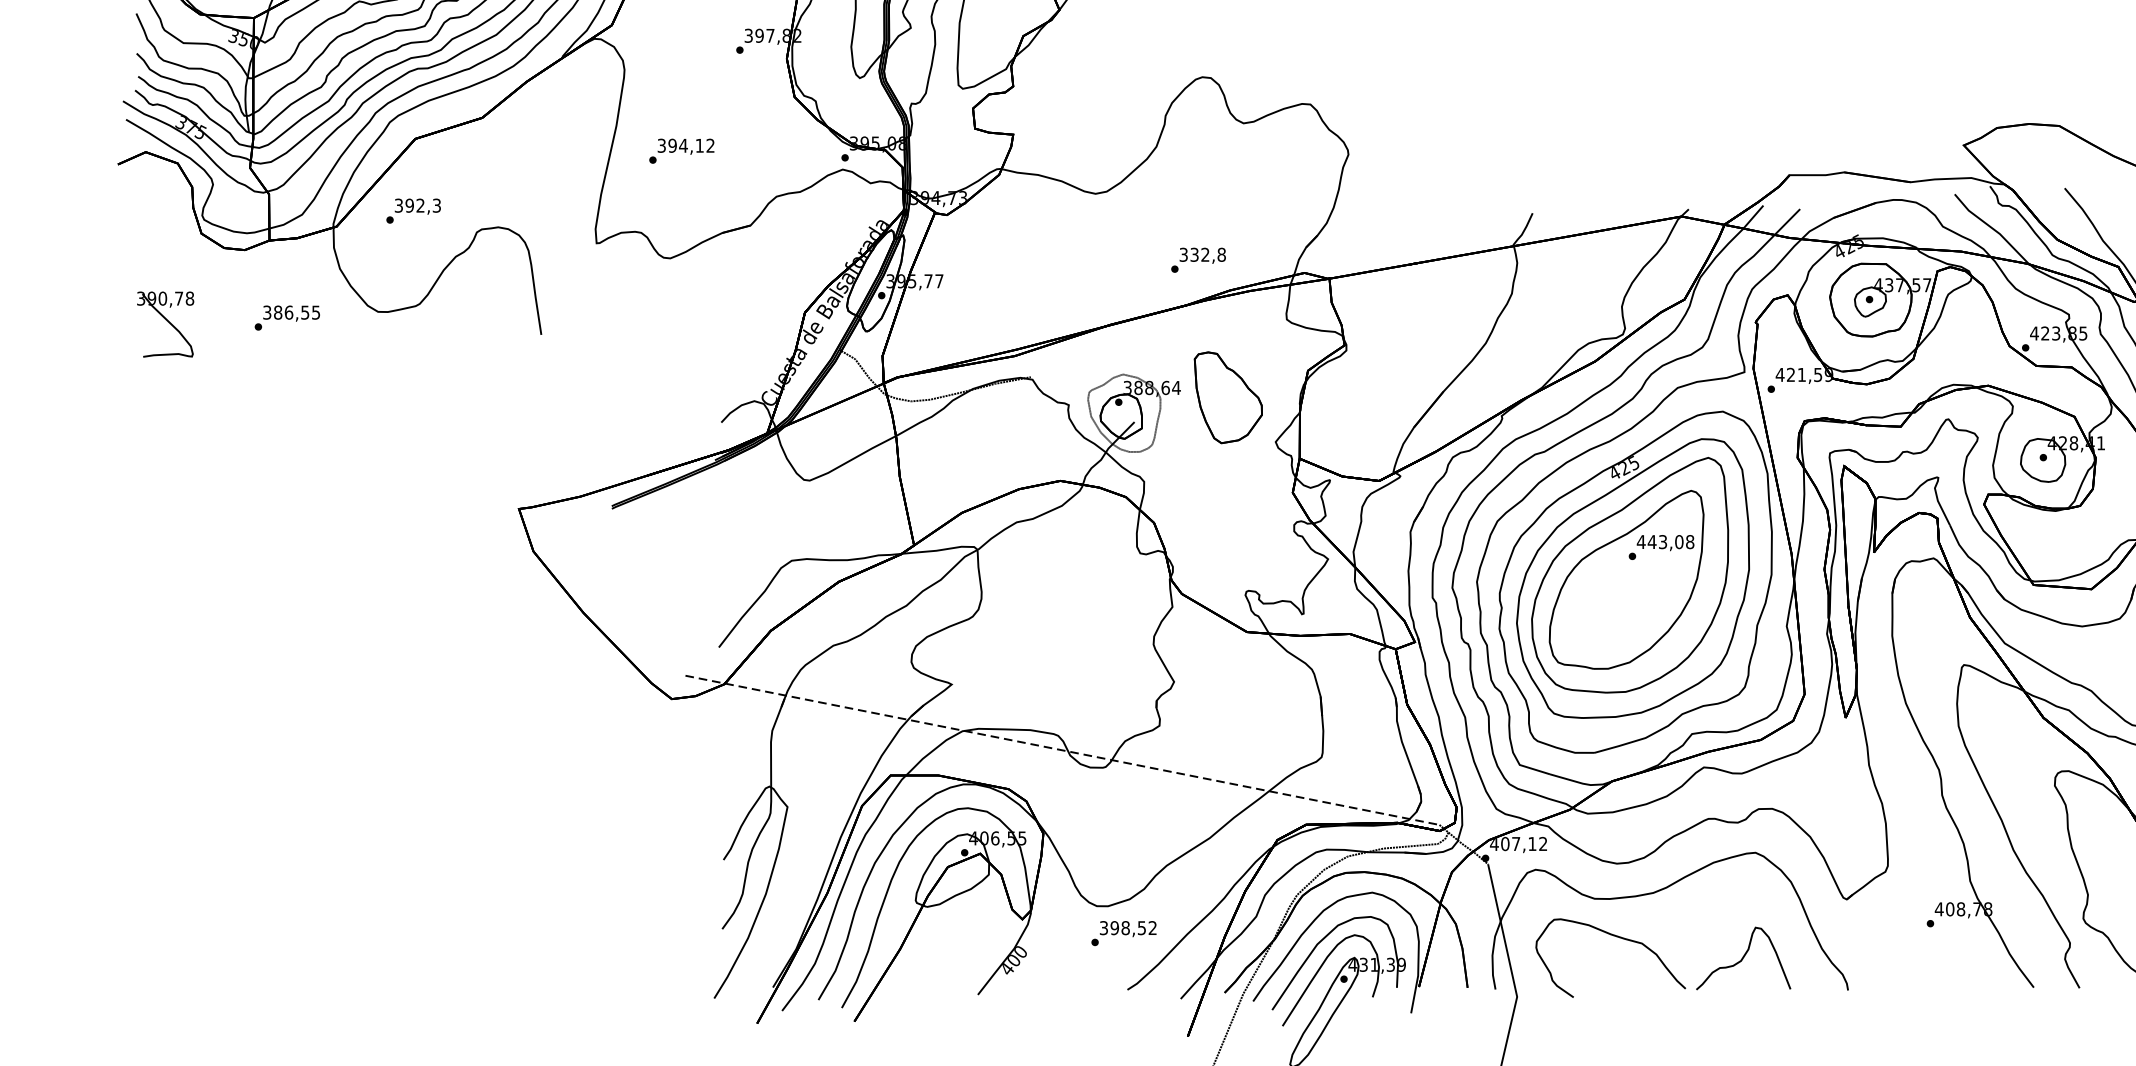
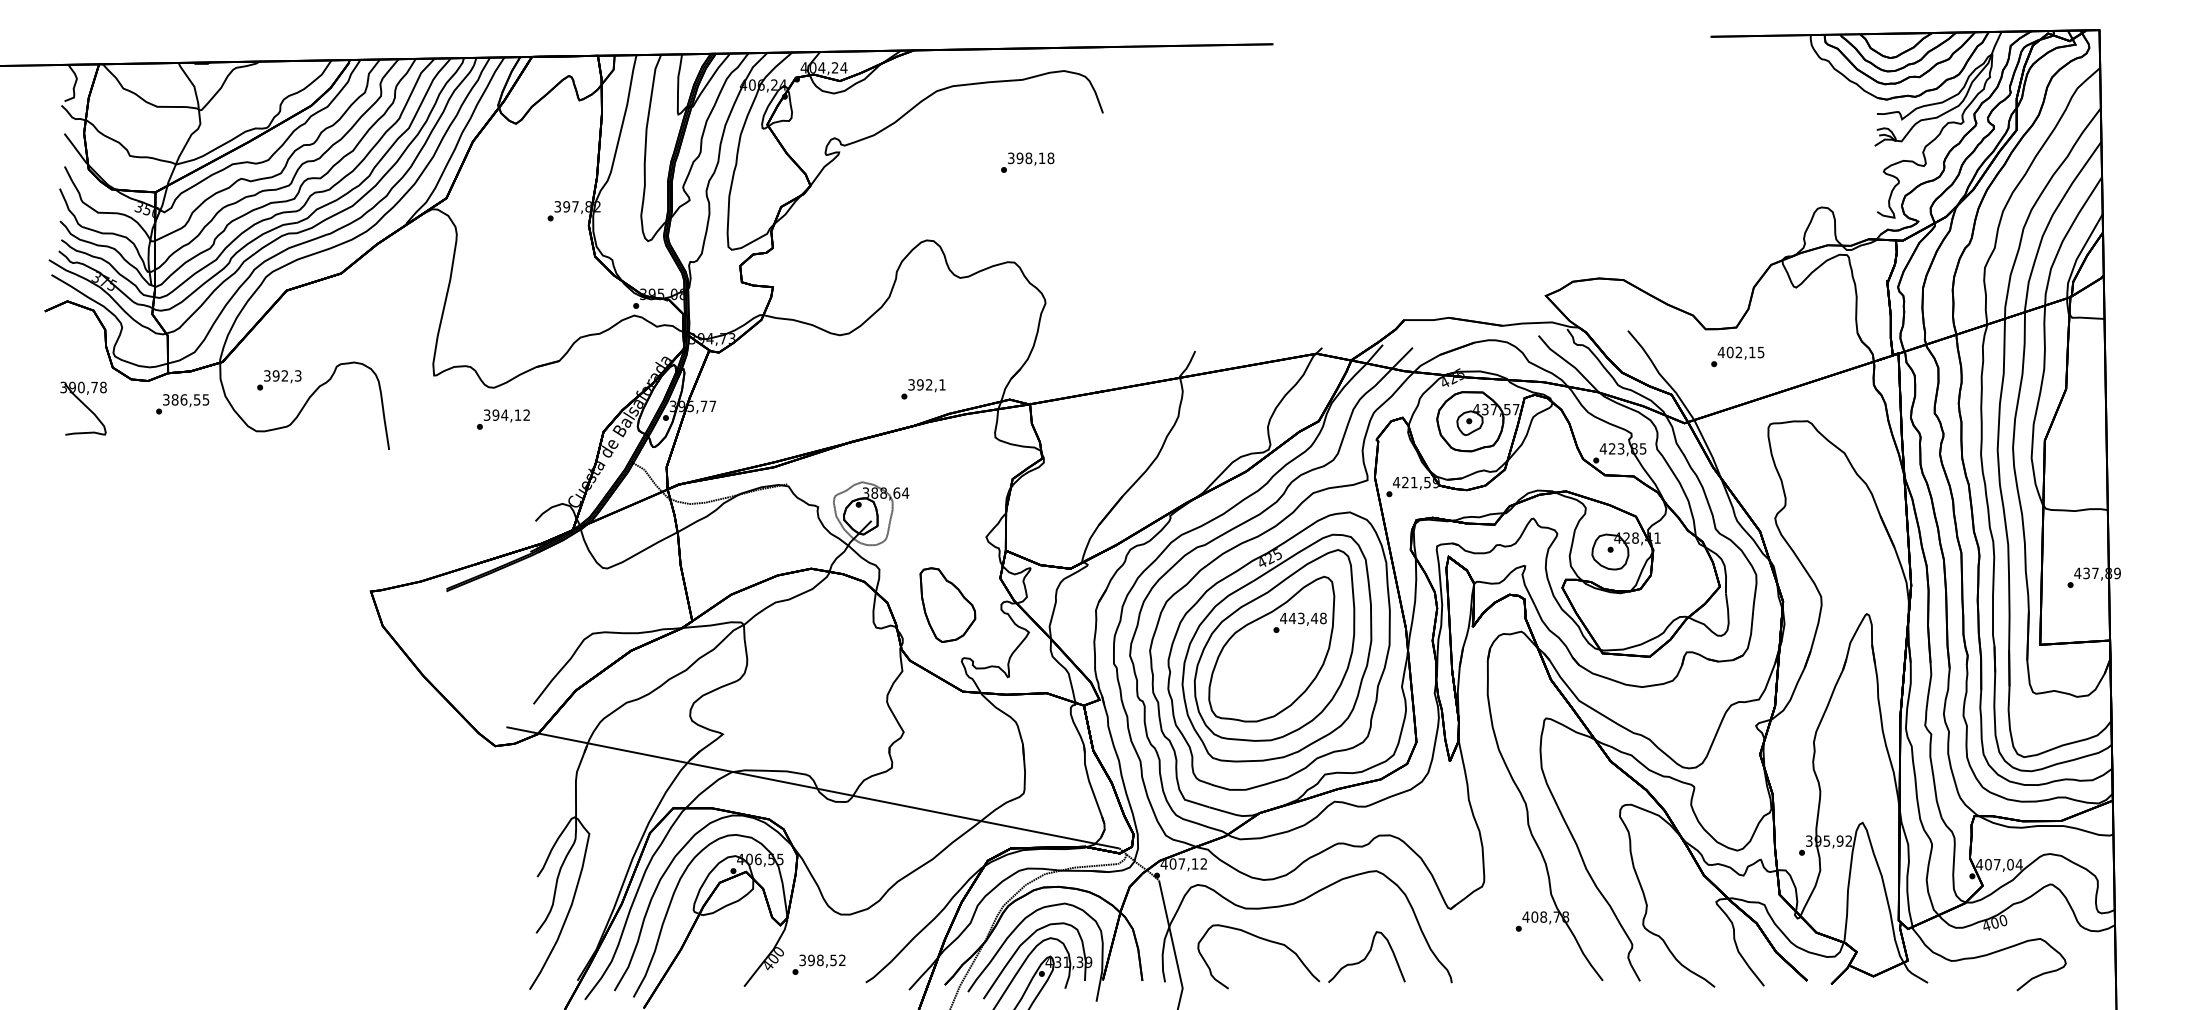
text: (681, 151) -> (503, 419), moved
text: (413, 211) -> (279, 380), moved
text: (1208, 254) -> (931, 384), 332,8 -> 392,1
text: (287, 318) -> (182, 404), moved
part: (165, 324) -> (83, 408), moved
part: (1227, 397) -> (947, 604), moved
text: (1679, 542) -> (1314, 618), 443,08 -> 443,48
line: (1061, 749) -> (812, 787), dashed -> solid
text: (1123, 933) -> (818, 964), moved

